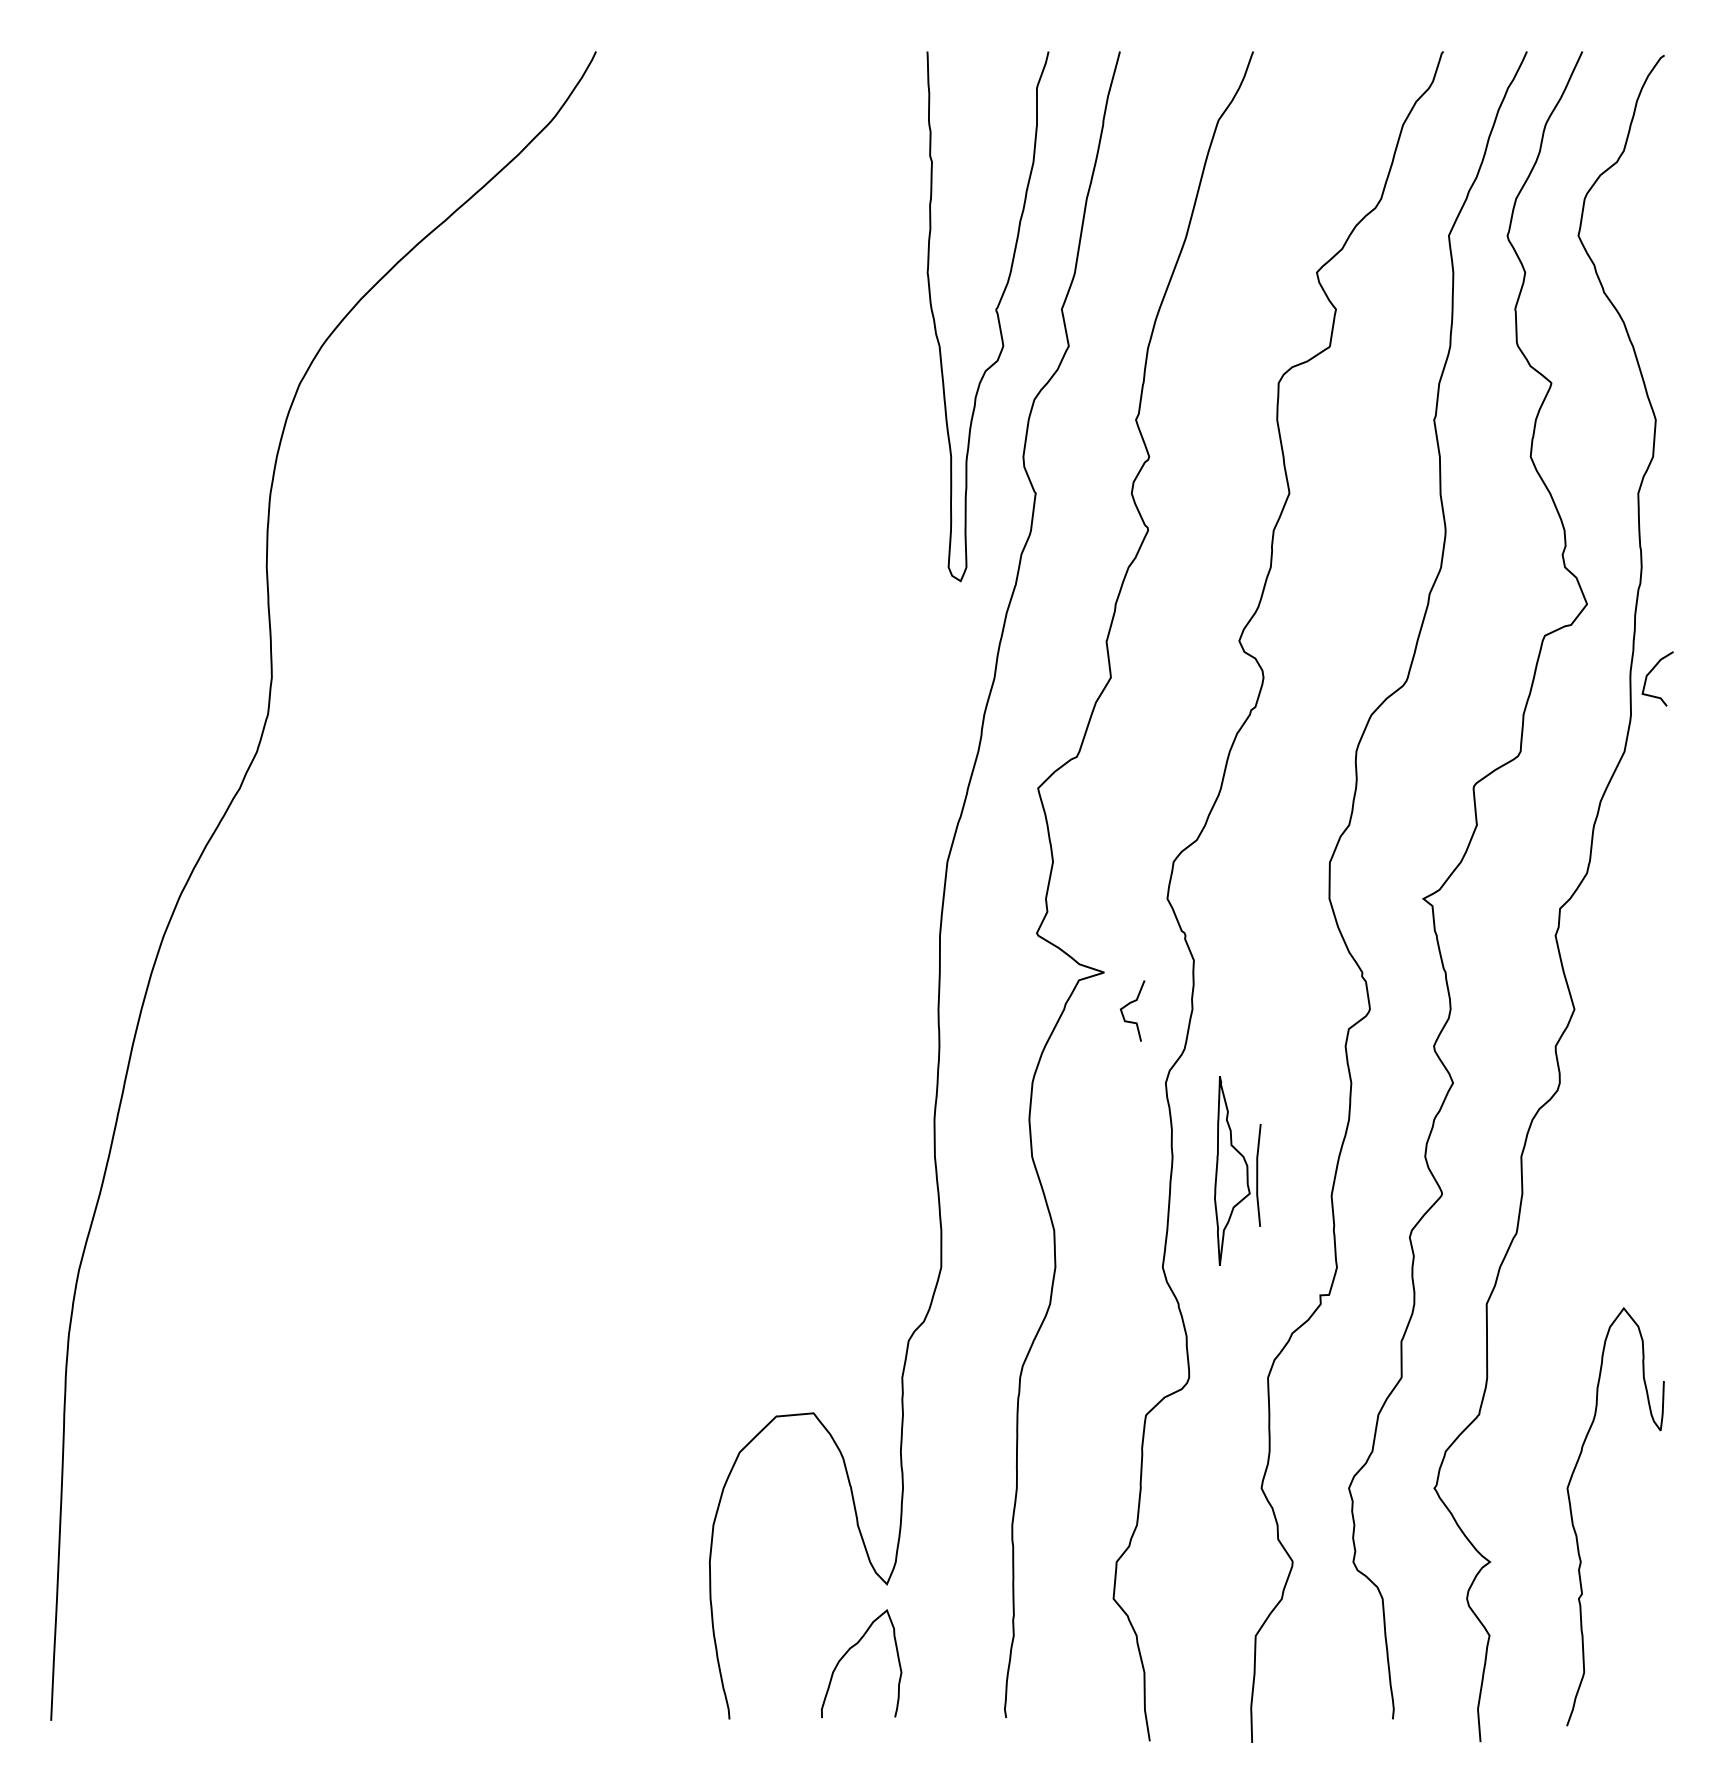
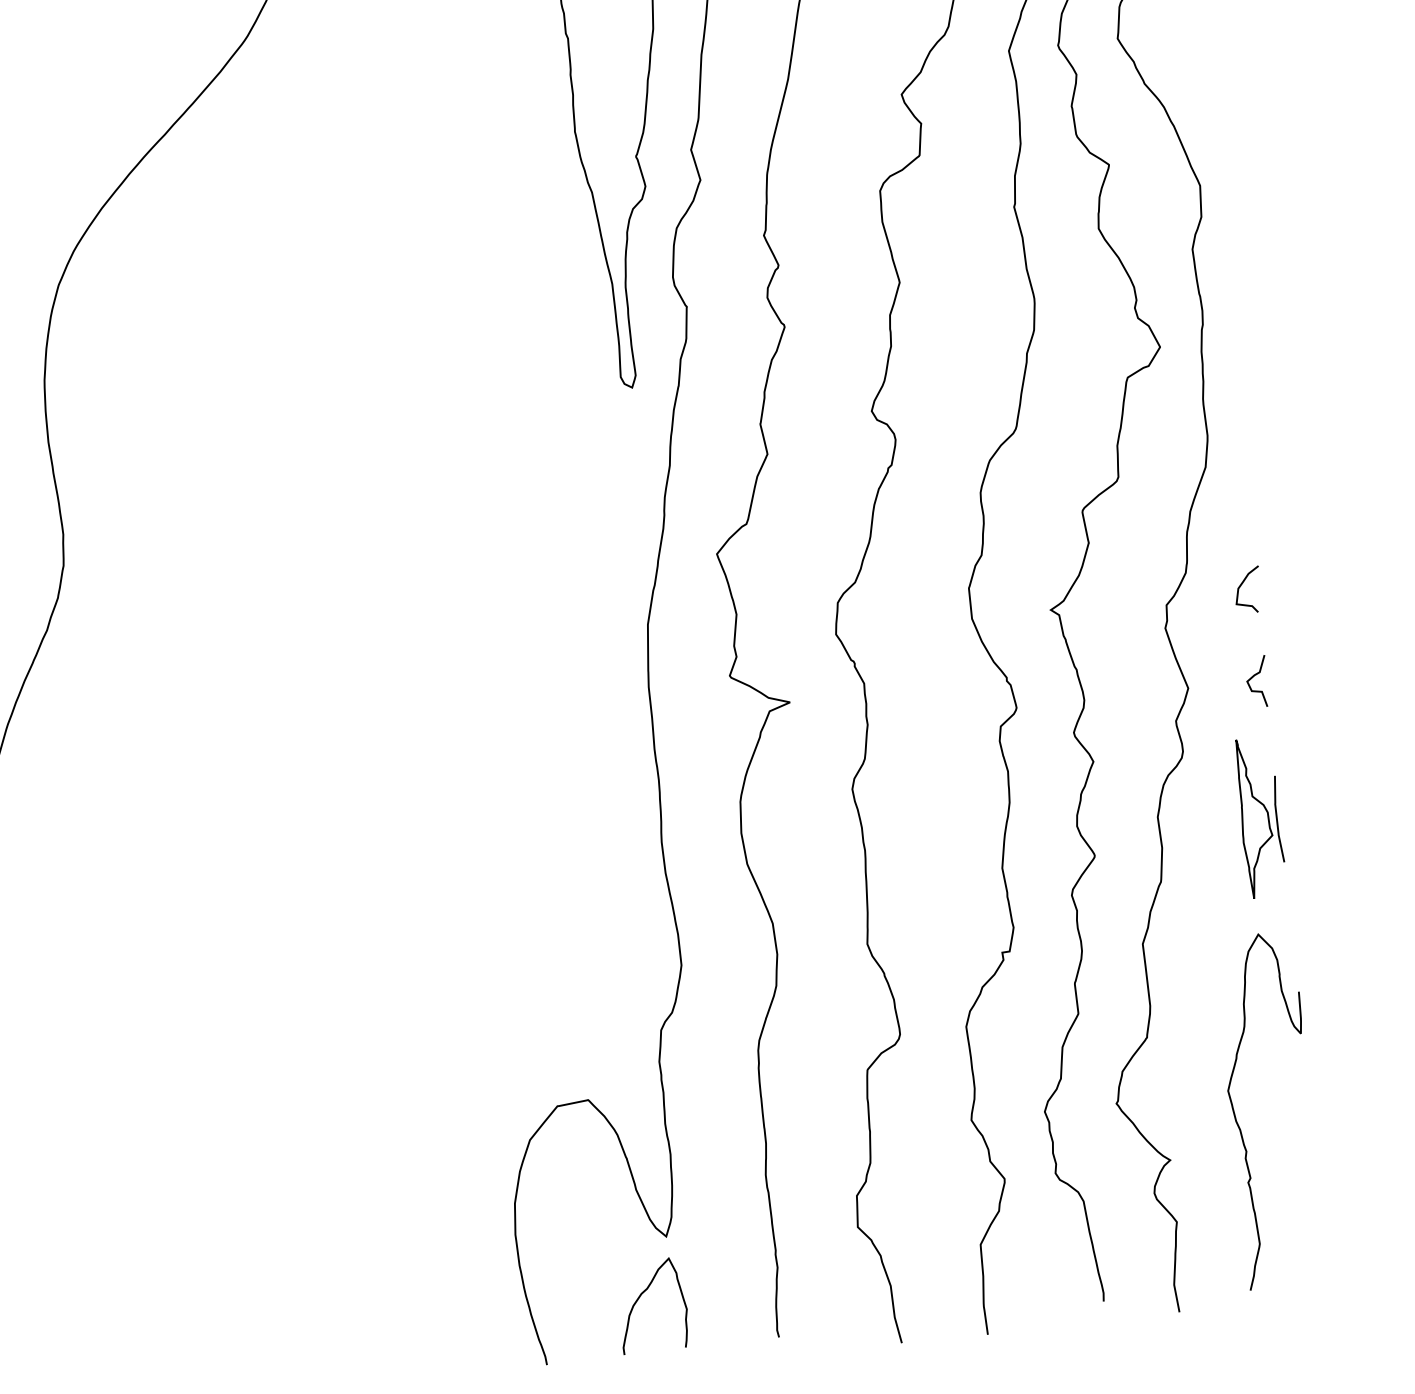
curve: (1650, 673) -> (1241, 586), moved
curve: (1128, 1005) -> (1253, 677), moved
part: (1237, 1170) -> (1259, 817), moved

